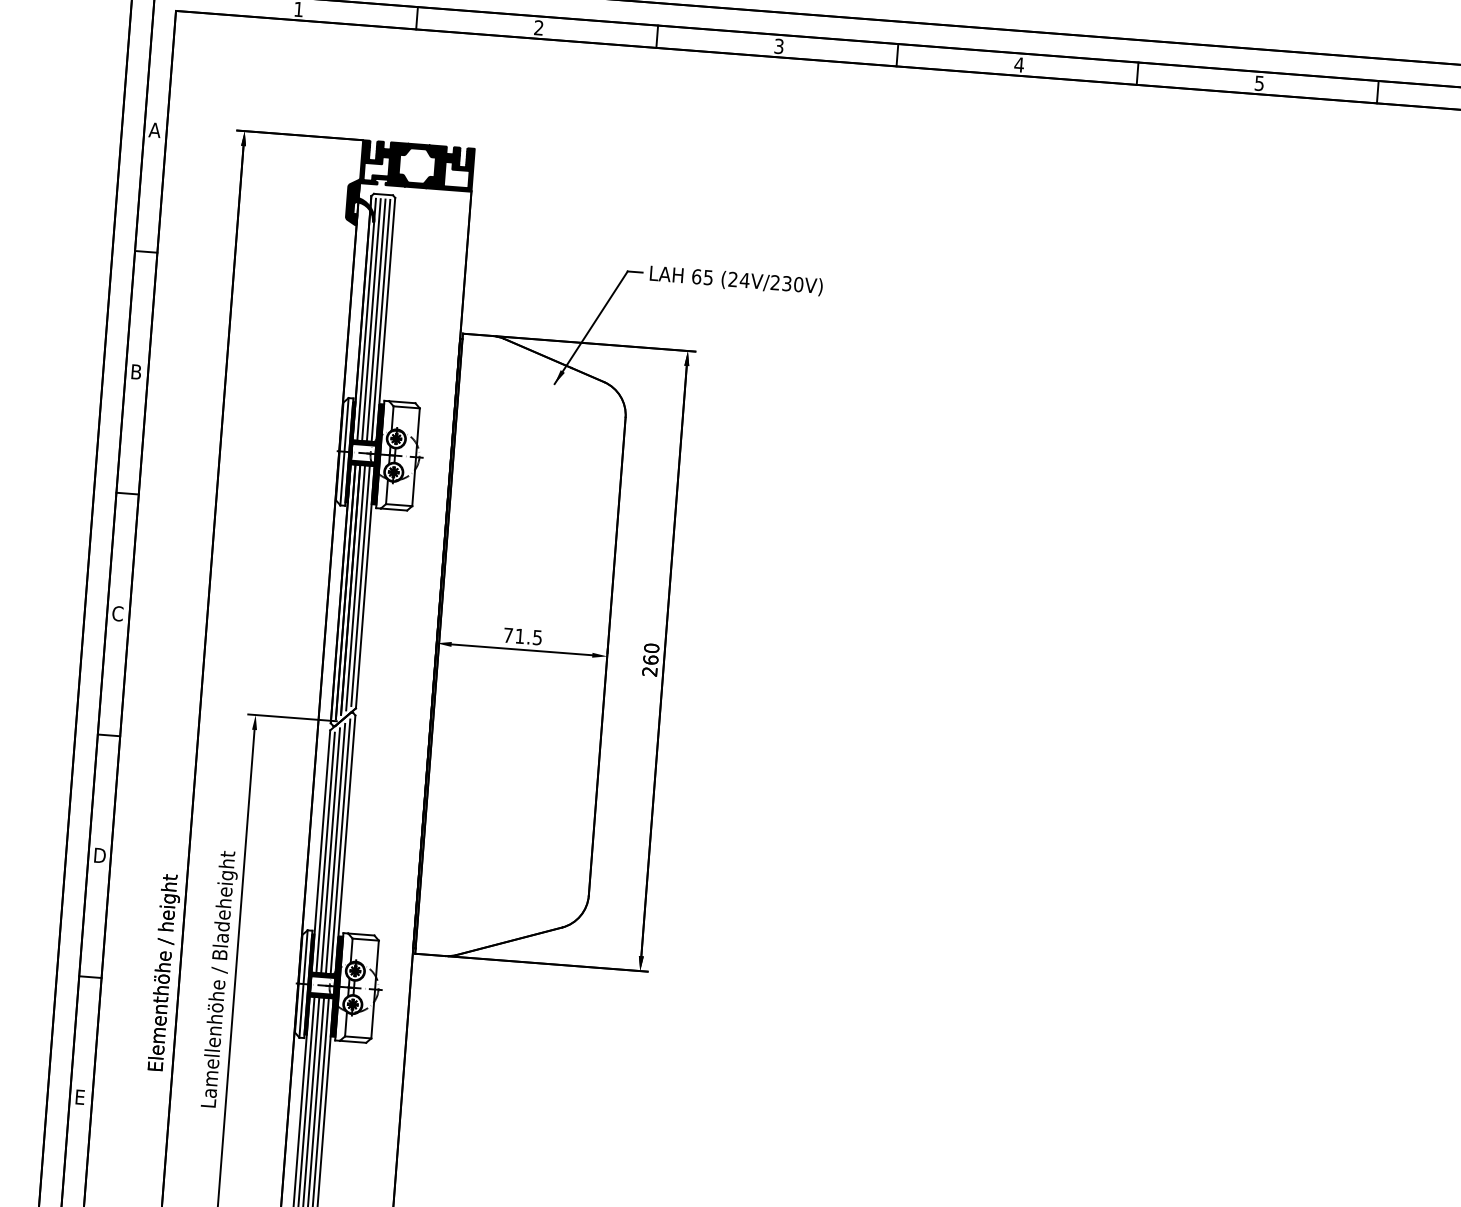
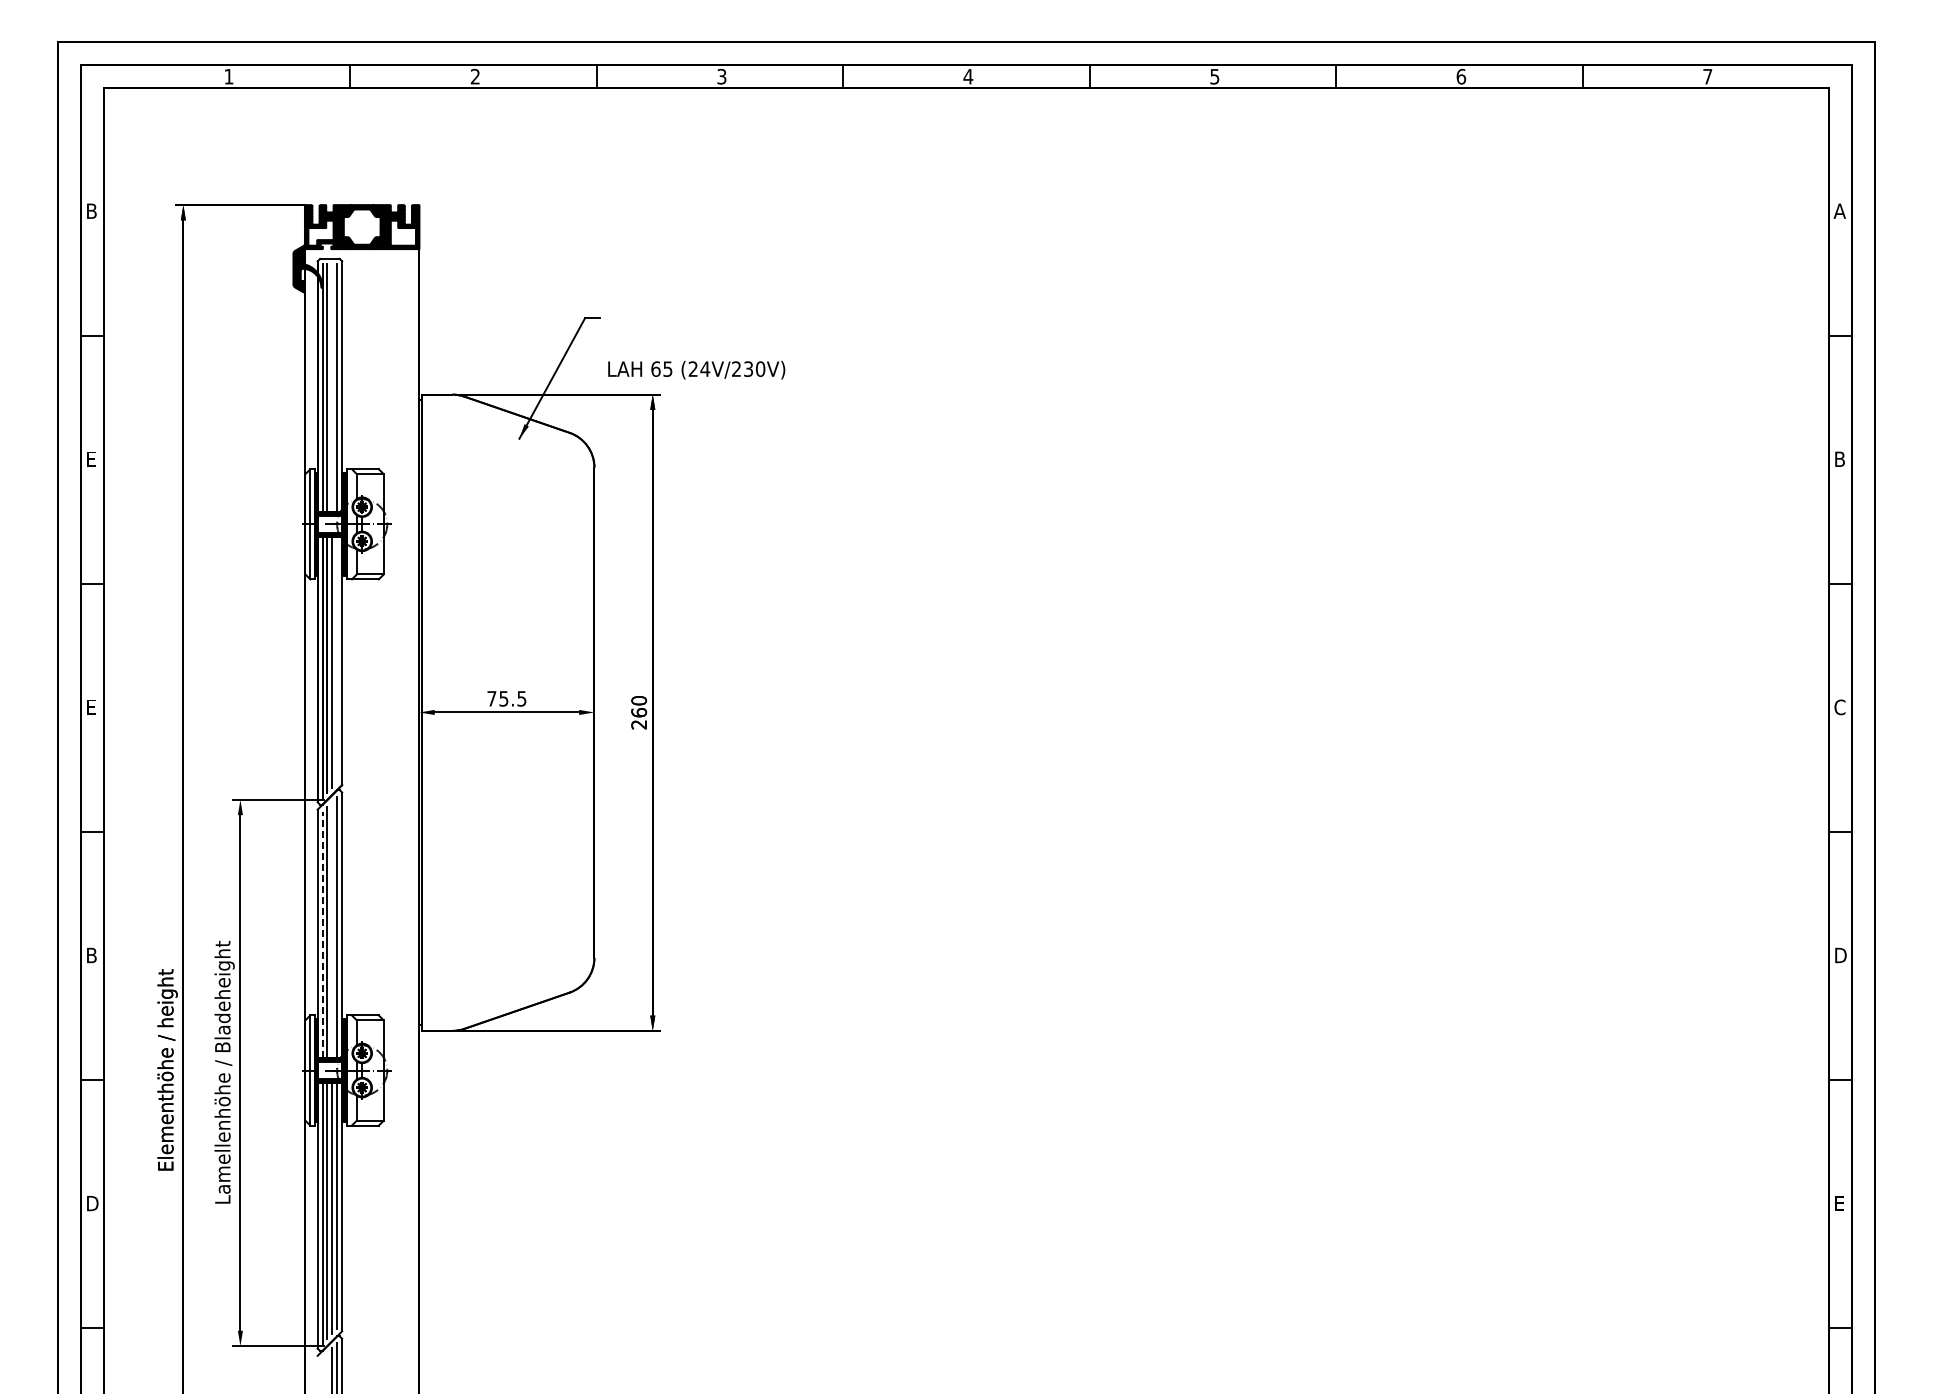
text: (154, 129) -> (91, 210), A -> B
text: (736, 281) -> (696, 370), moved
line: (376, 320) -> (332, 387), removed
text: (136, 371) -> (91, 458), B -> E
line: (360, 585) -> (337, 659), removed
text: (117, 613) -> (91, 707), C -> E
text: (519, 635) -> (503, 698), 71.5 -> 75.5
line: (335, 848) -> (332, 929), removed
line: (325, 852) -> (322, 934), solid -> dashed
text: (100, 855) -> (93, 955), D -> B
text: (81, 1097) -> (92, 1203), E -> D

